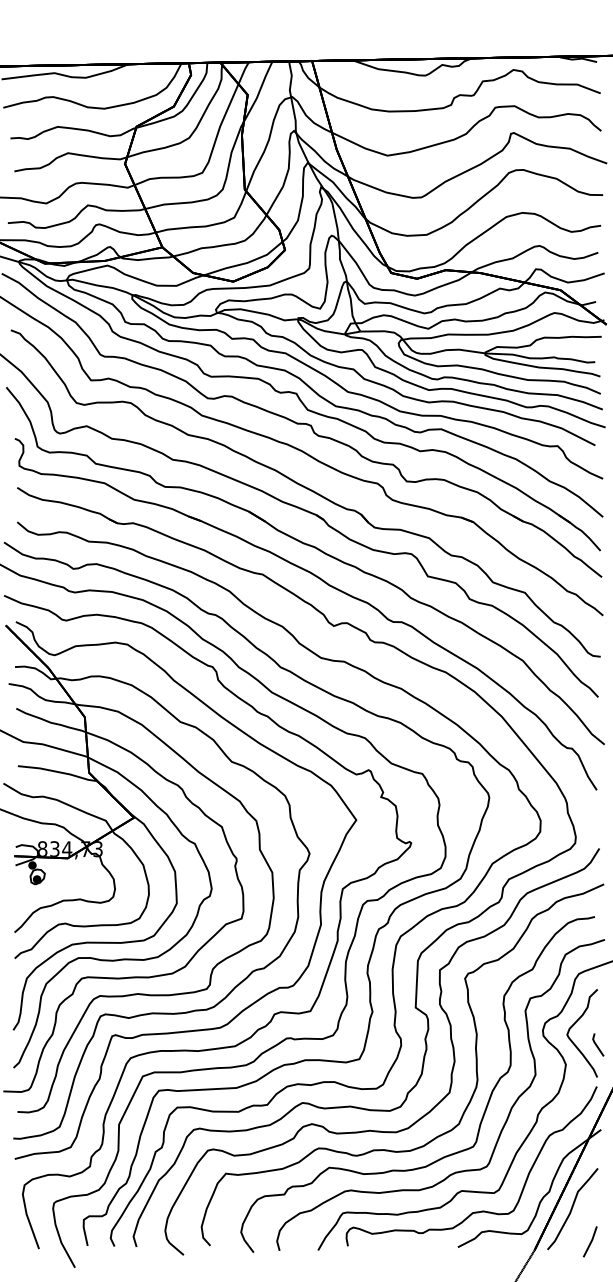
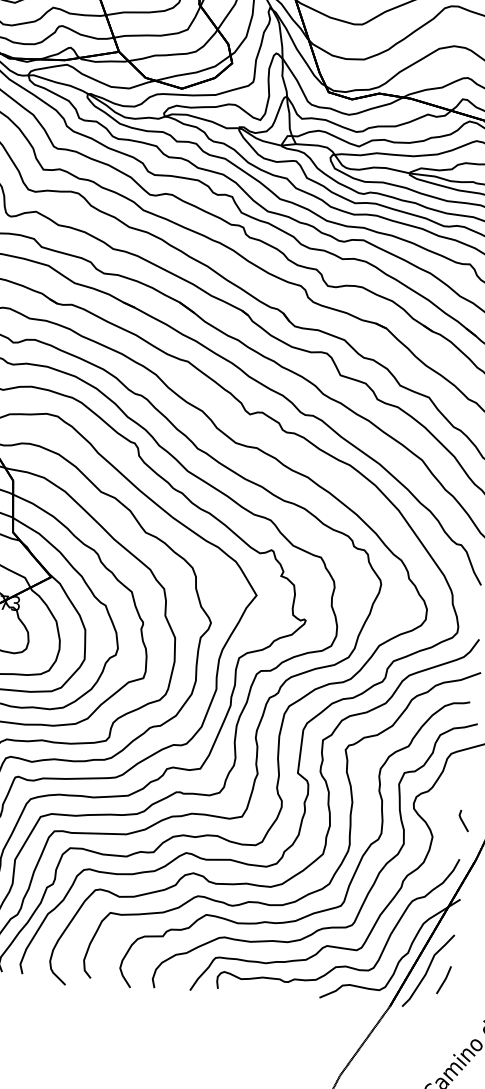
curve: (574, 1025) -> (443, 801), removed
line: (590, 1241) -> (444, 979), moved

